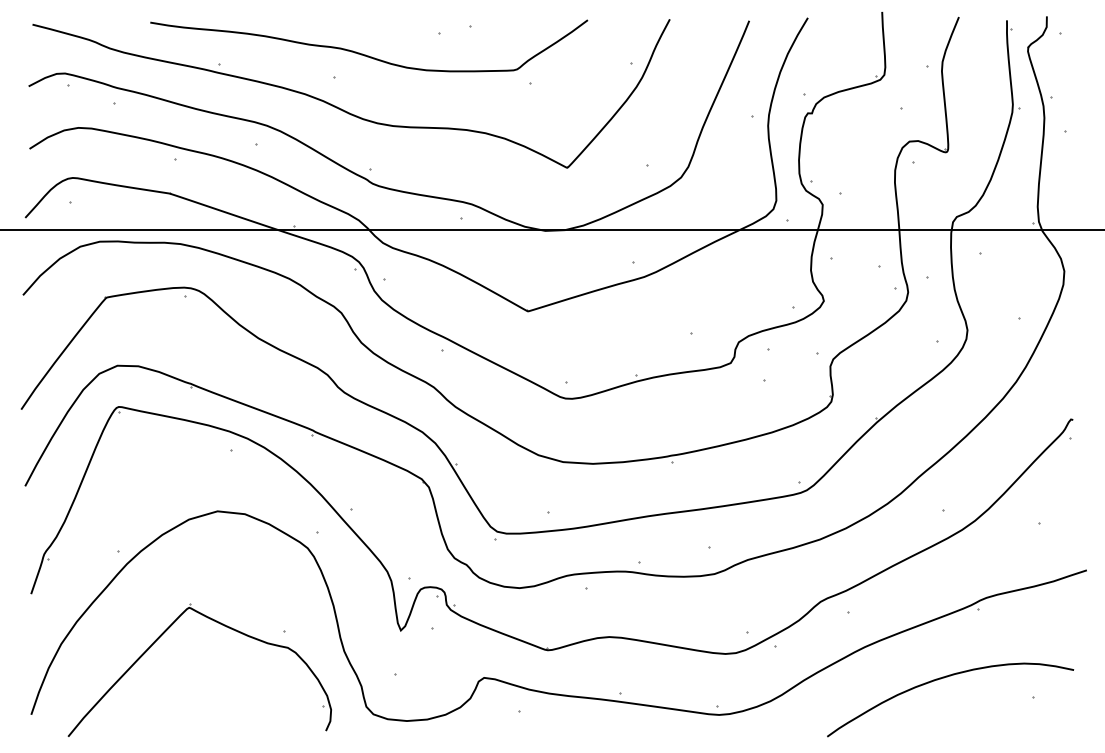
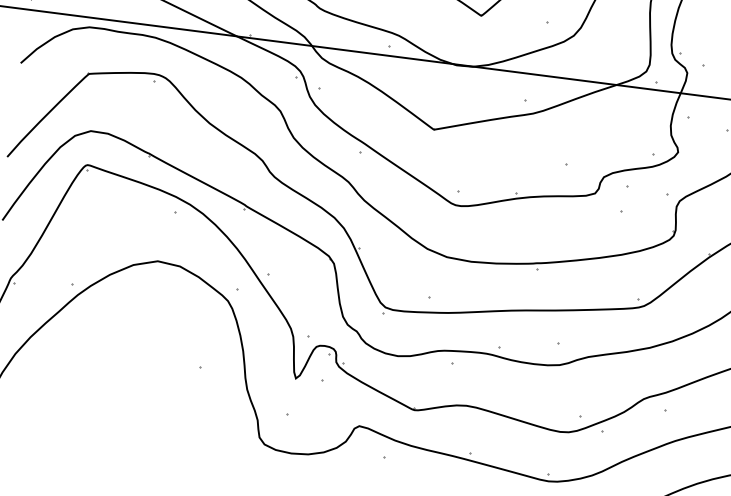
part: (222, 625) -> (149, 355), removed

